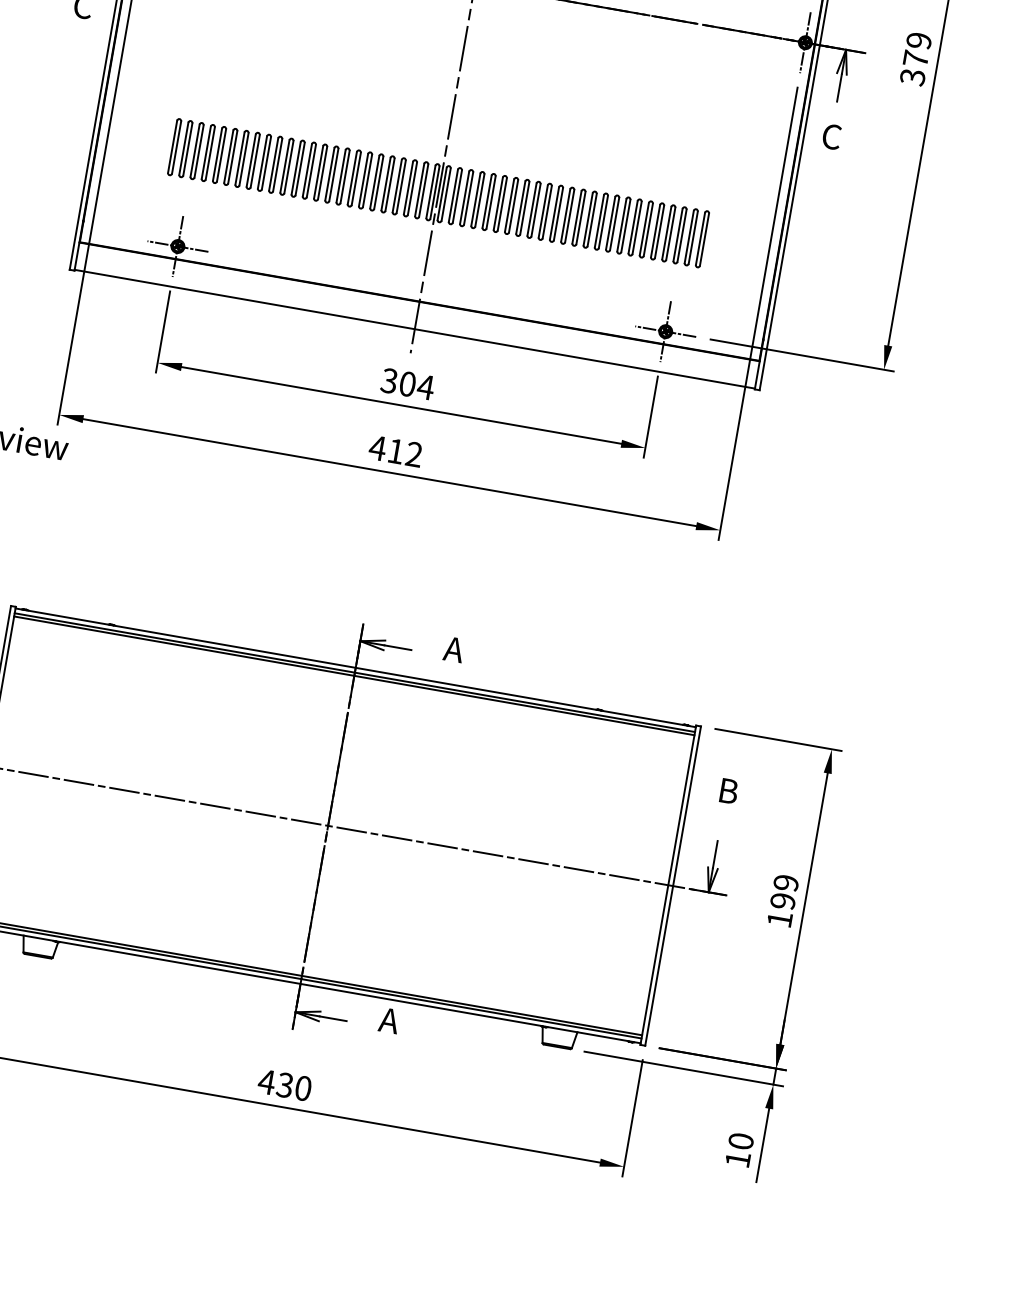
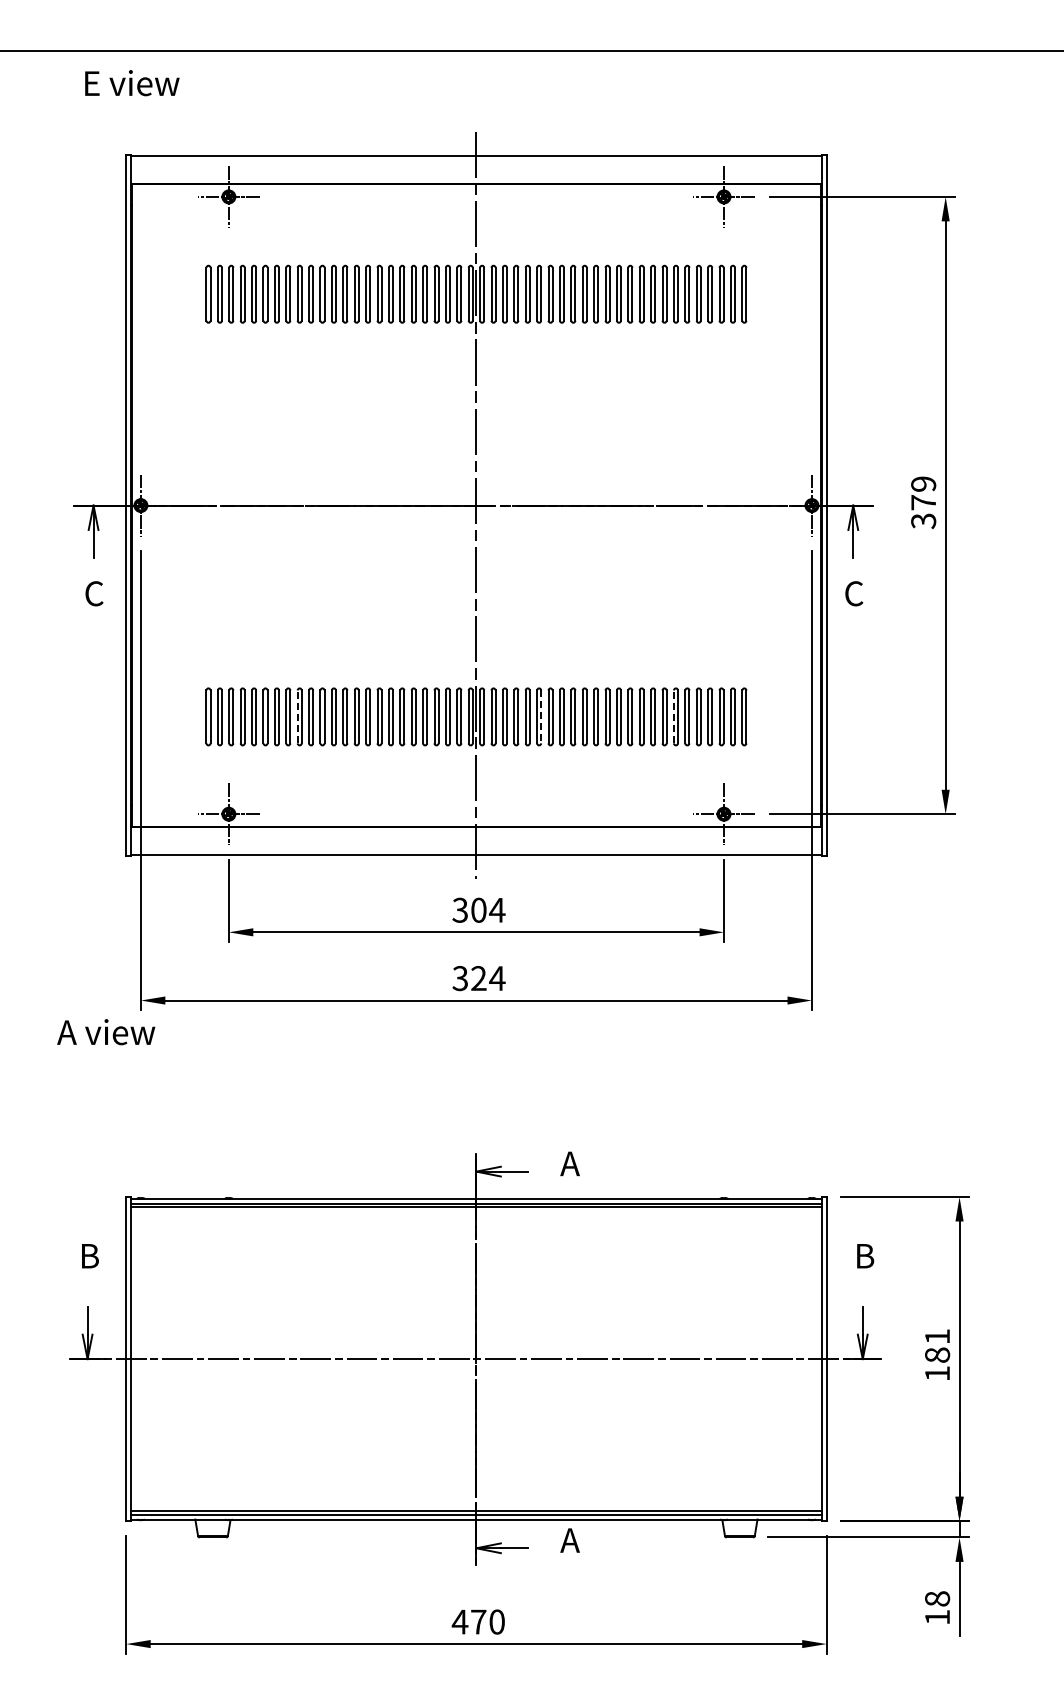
line: (262, 162) -> (297, 716), solid -> dashed
line: (502, 204) -> (541, 717), solid -> dashed
line: (632, 226) -> (673, 716), solid -> dashed
text: (395, 451) -> (478, 978), 412 -> 324
text: (784, 891) -> (937, 1345), 199 -> 181
text: (285, 1084) -> (478, 1621), 430 -> 470
text: (741, 1140) -> (937, 1598), 10 -> 18

